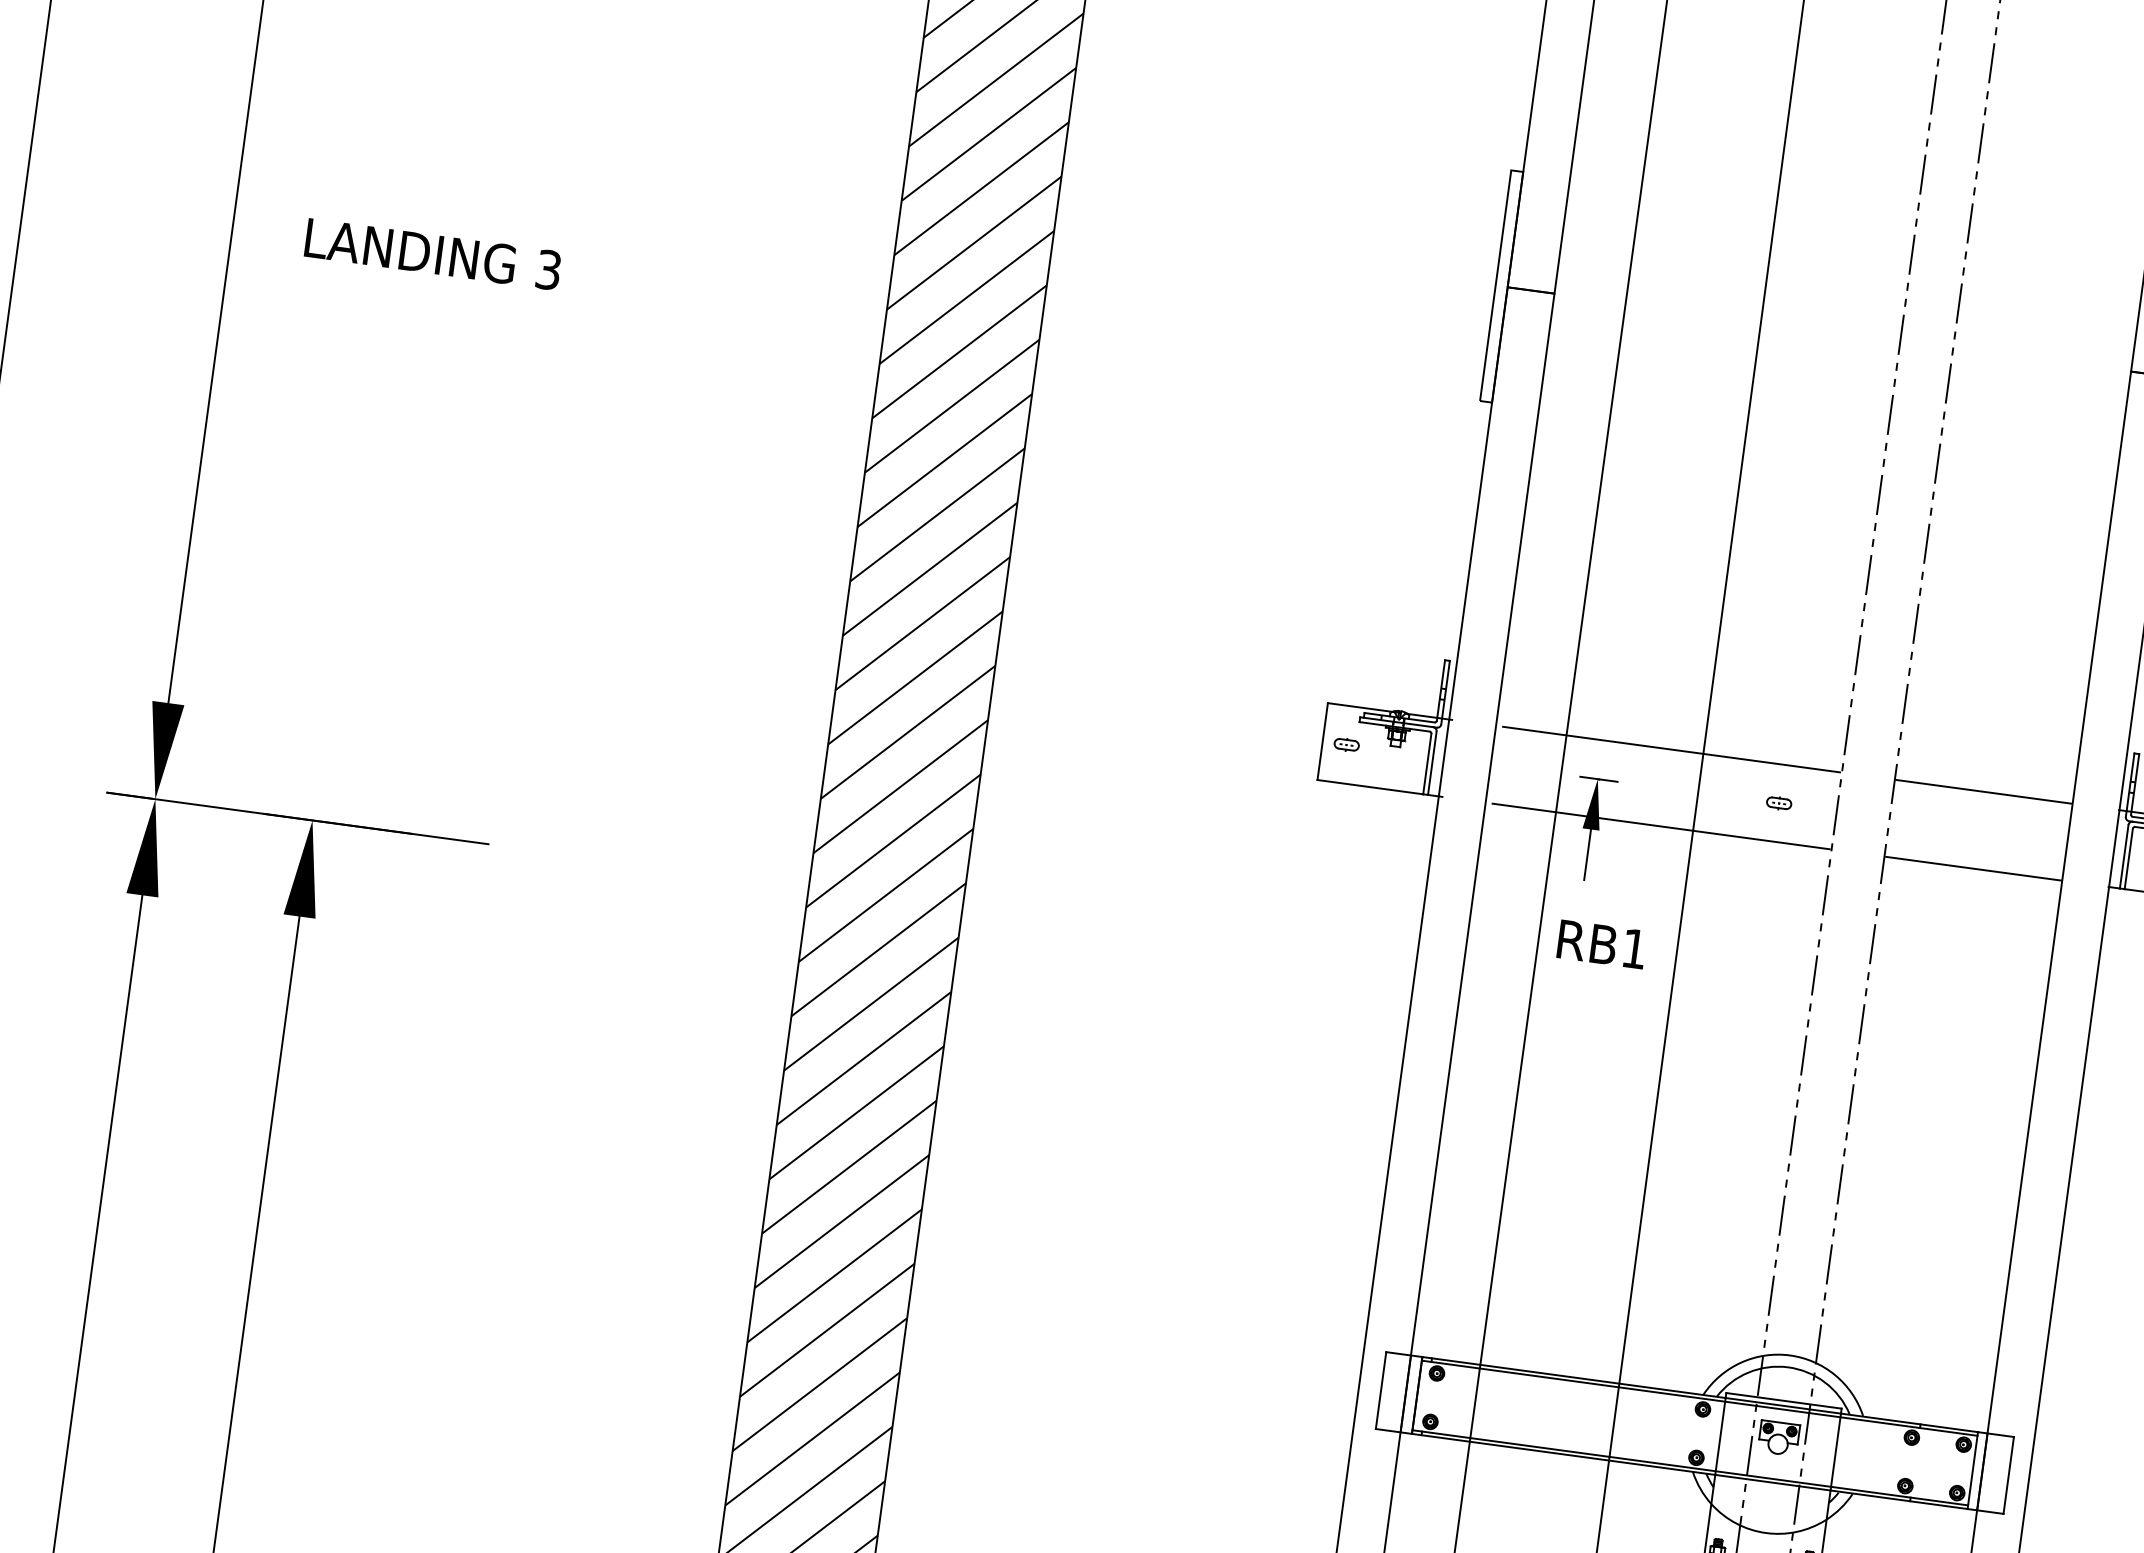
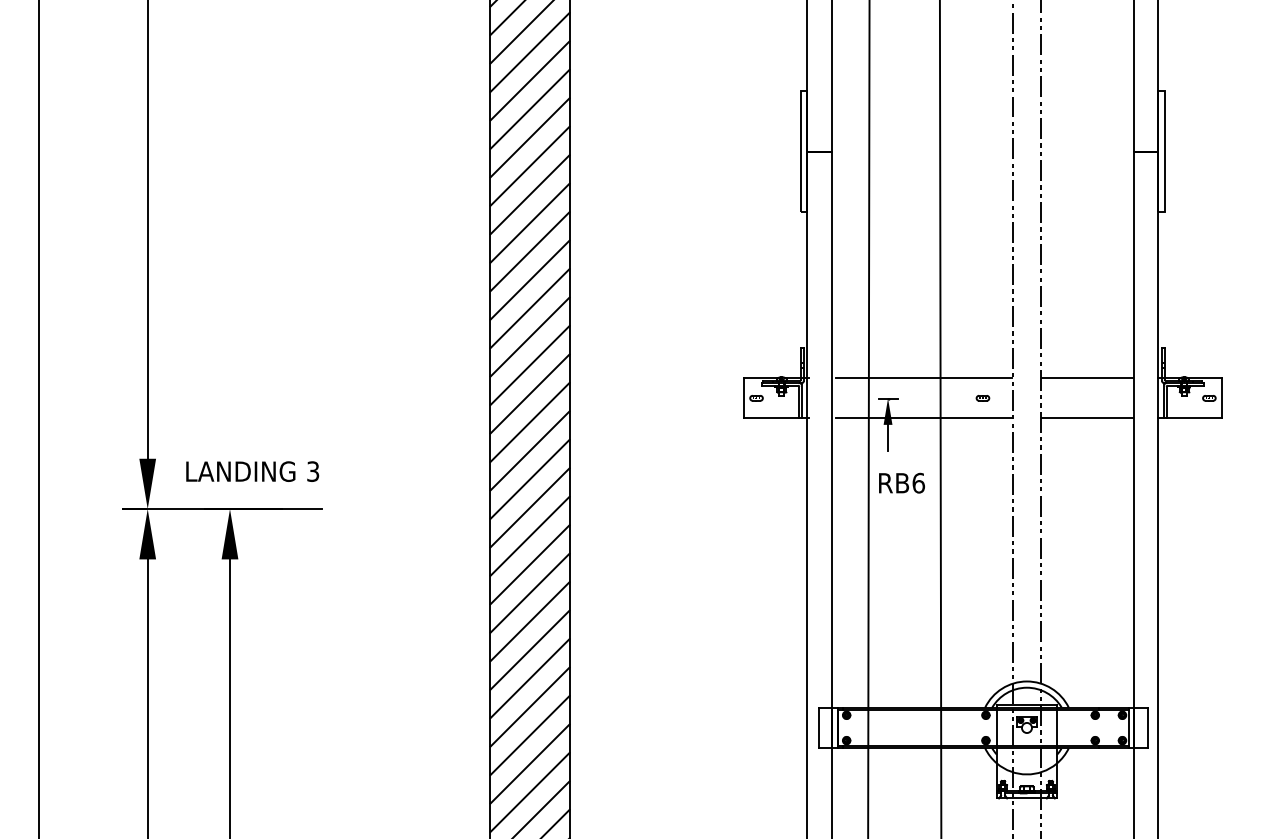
text: (432, 254) -> (252, 471), moved
text: (1634, 947) -> (918, 482), RB1 -> RB6

